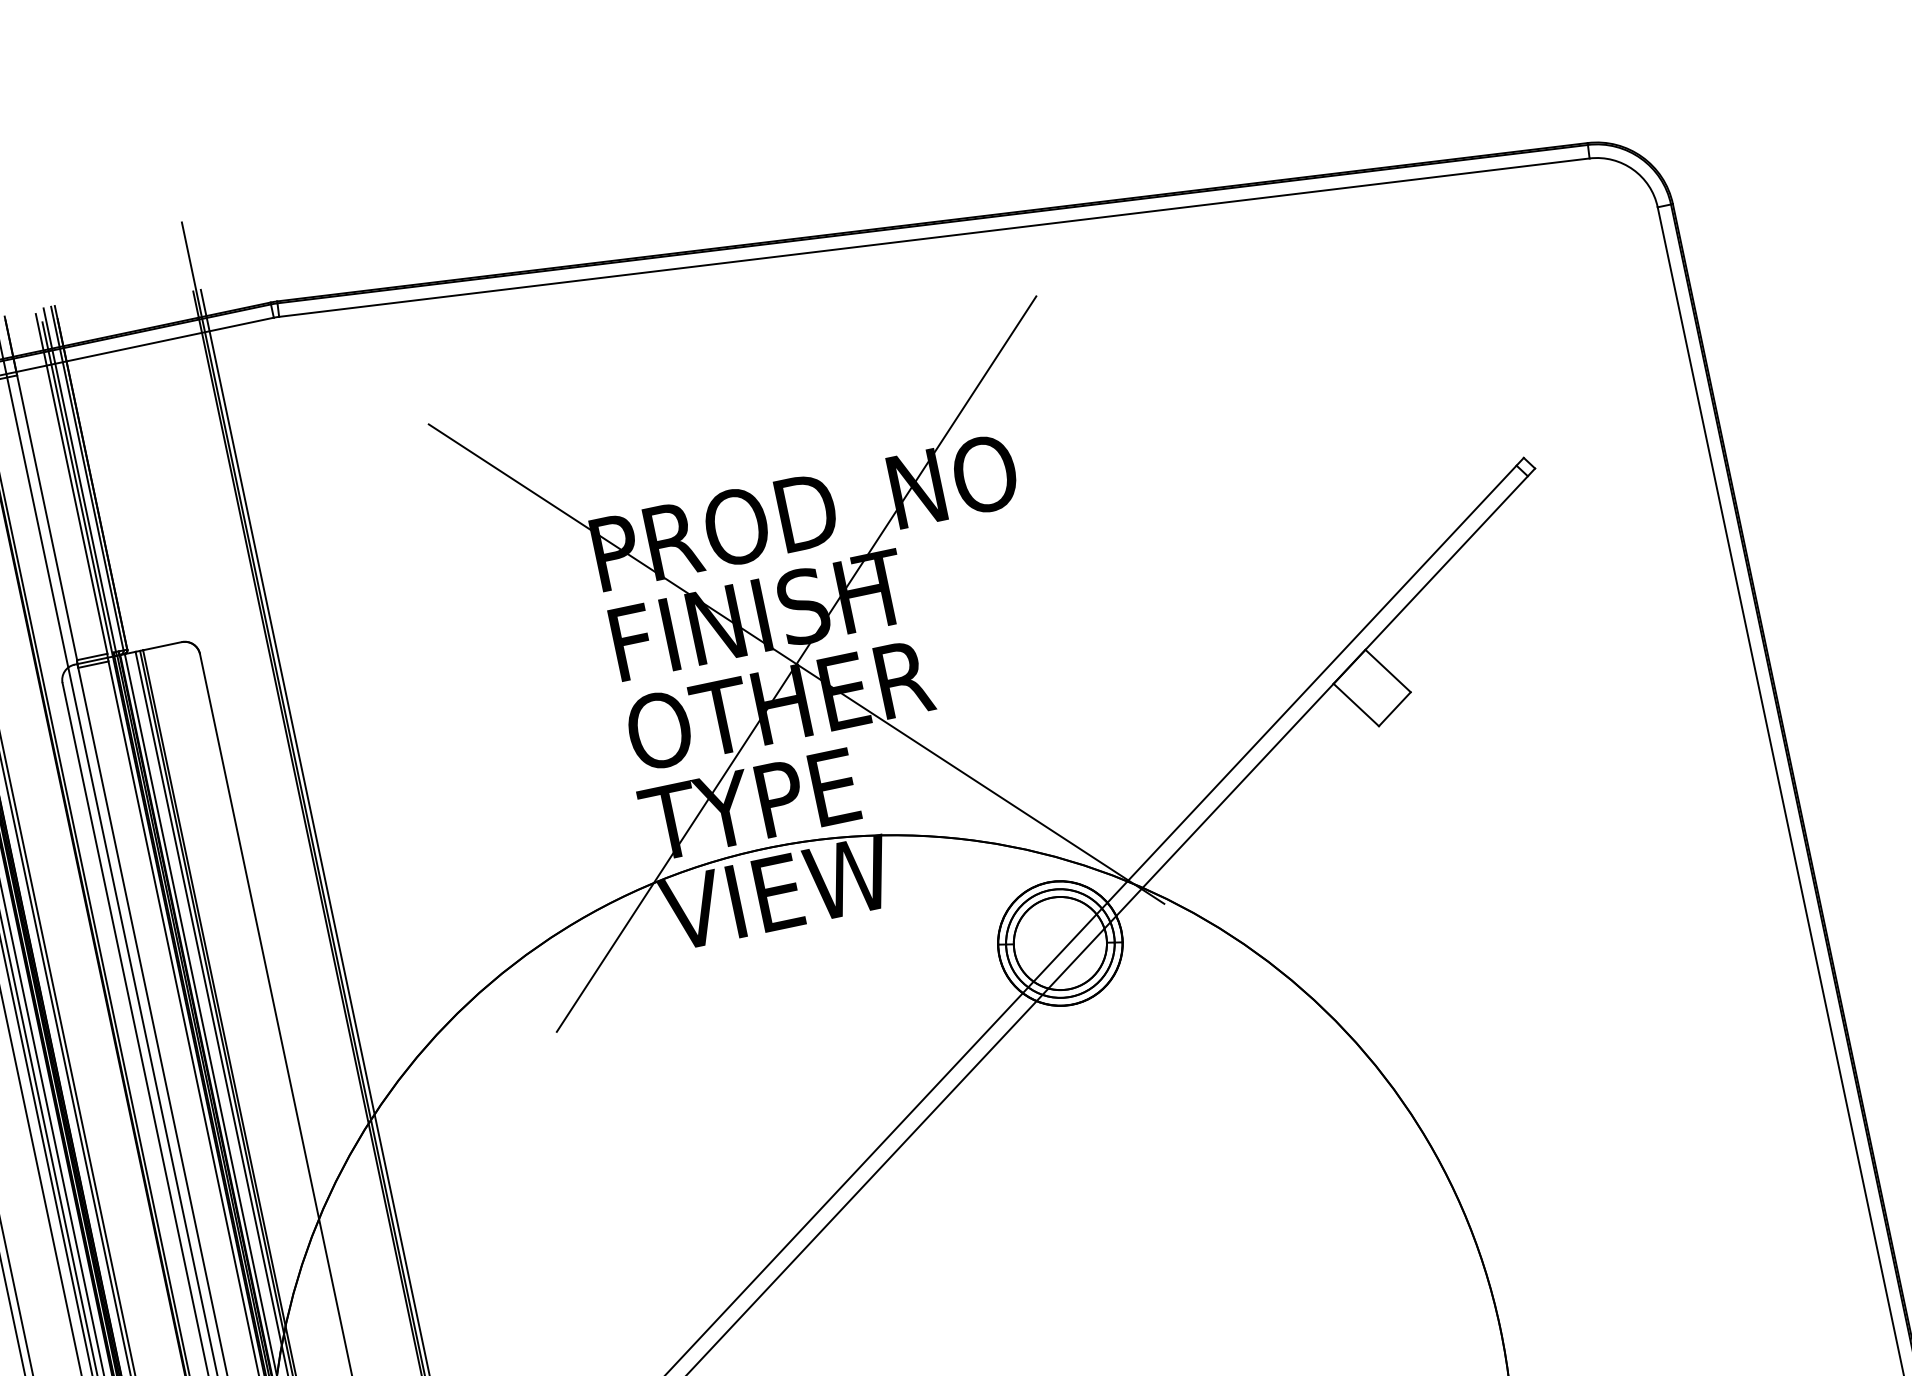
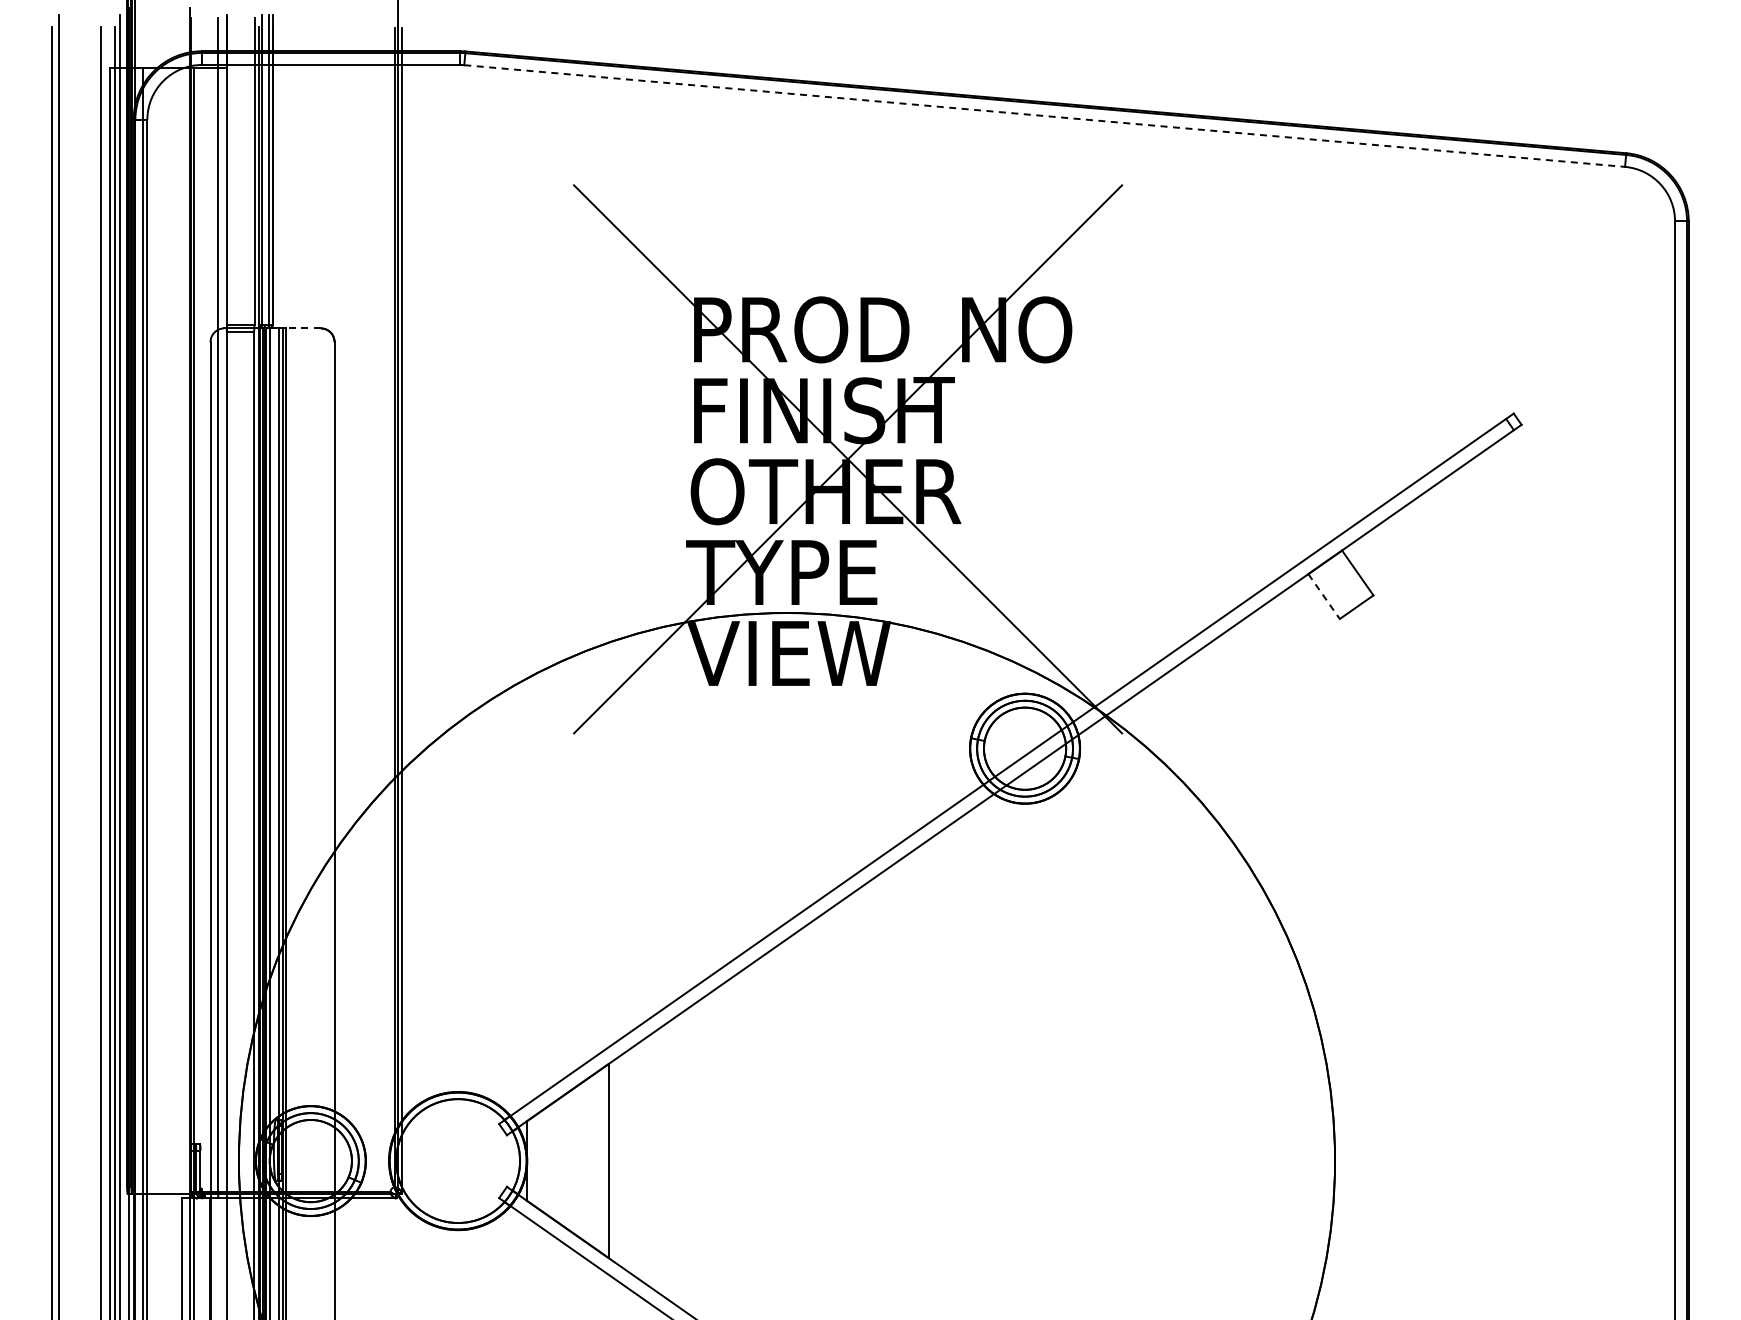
line: (934, 238) -> (1044, 116), solid -> dashed
line: (162, 646) -> (303, 328), solid -> dashed
line: (1356, 704) -> (1324, 596), solid -> dashed

